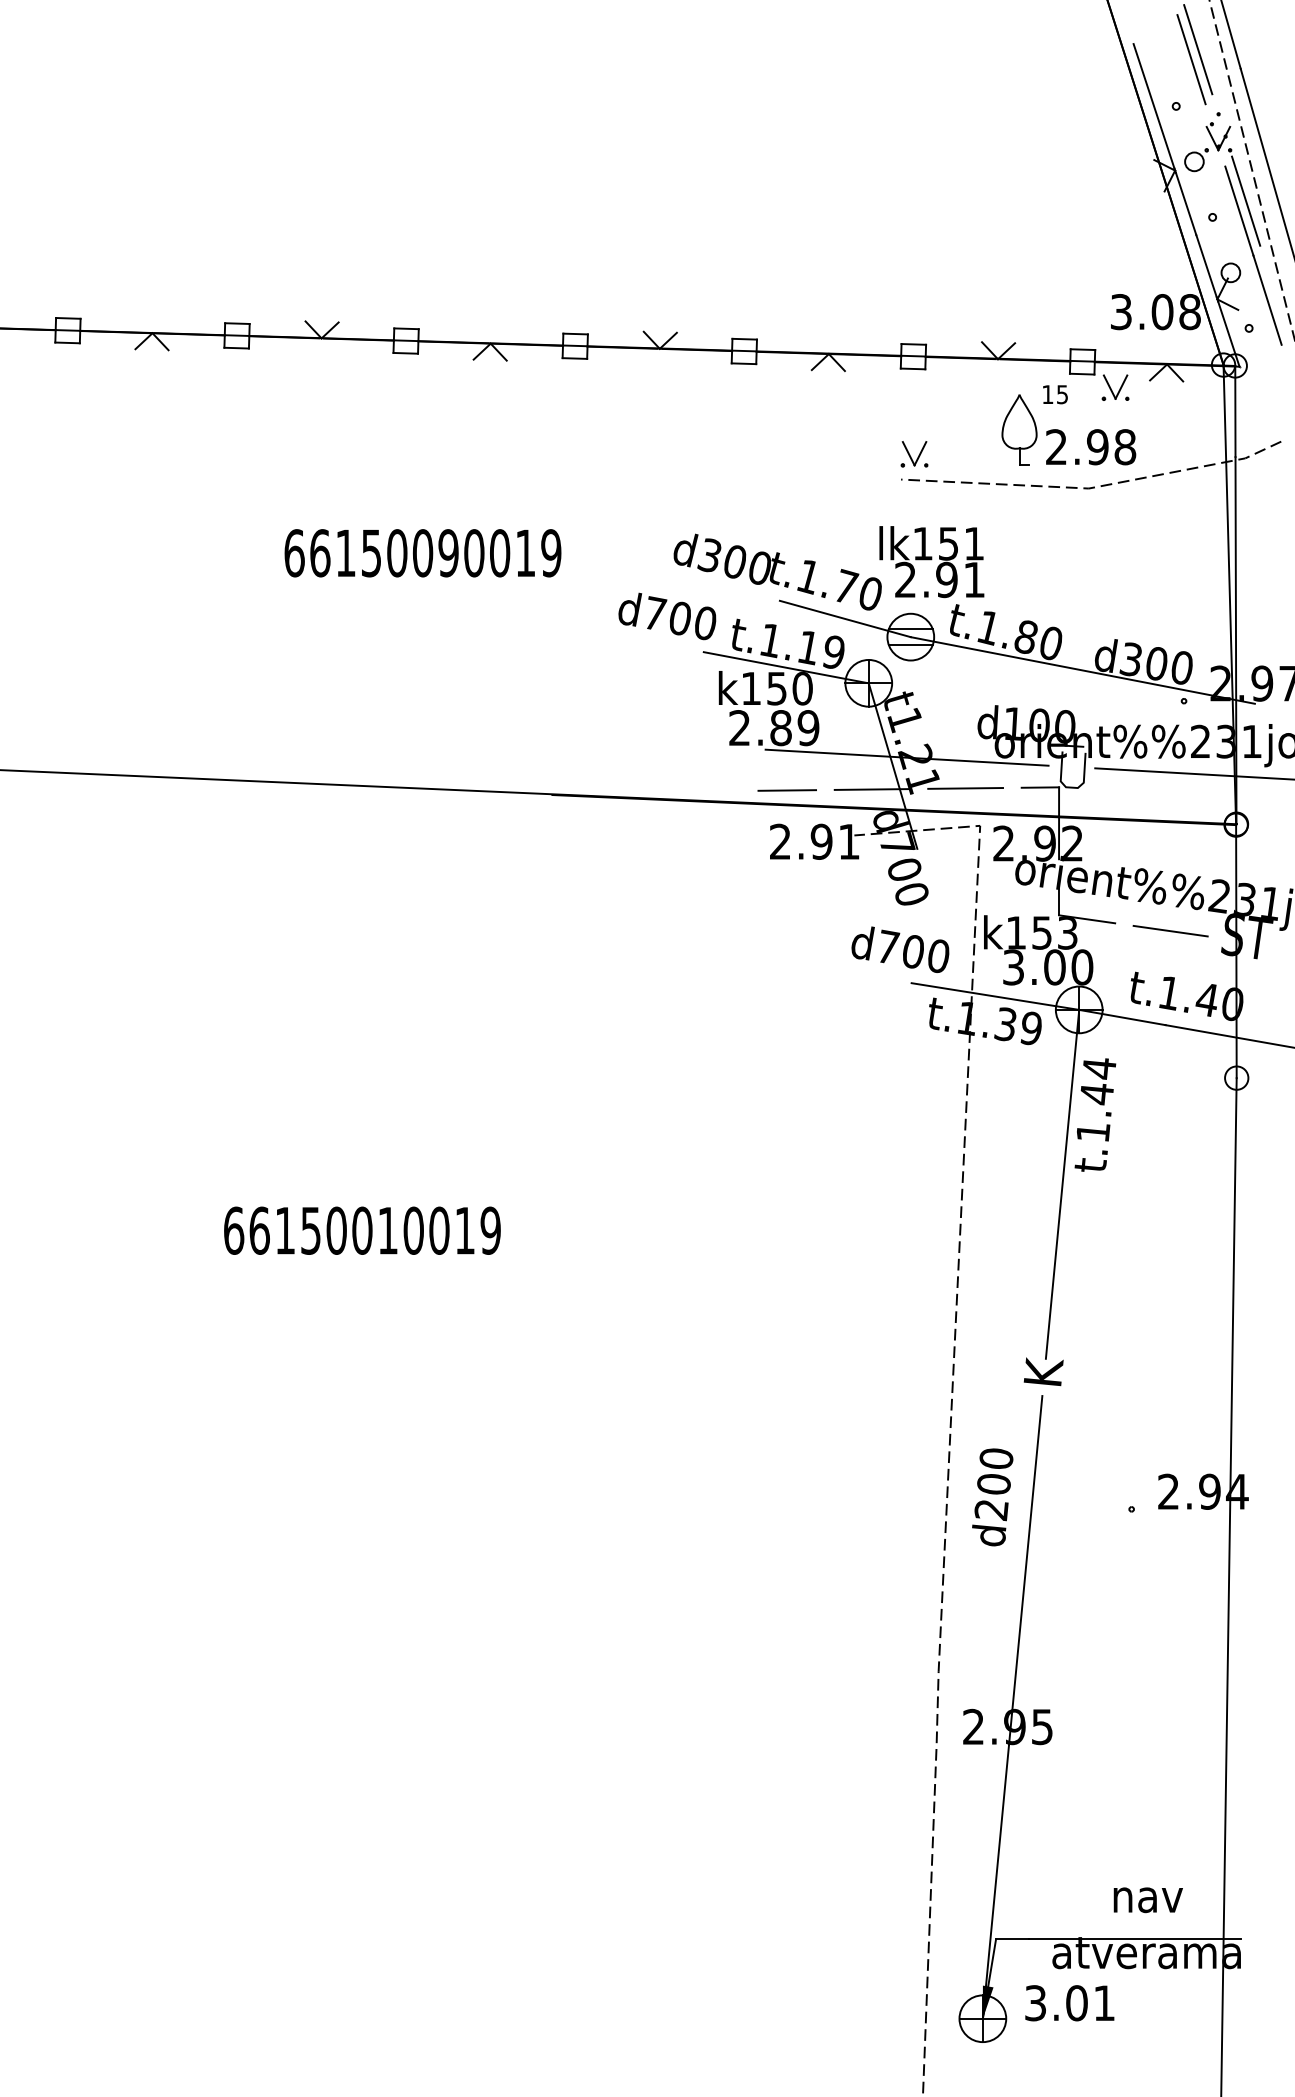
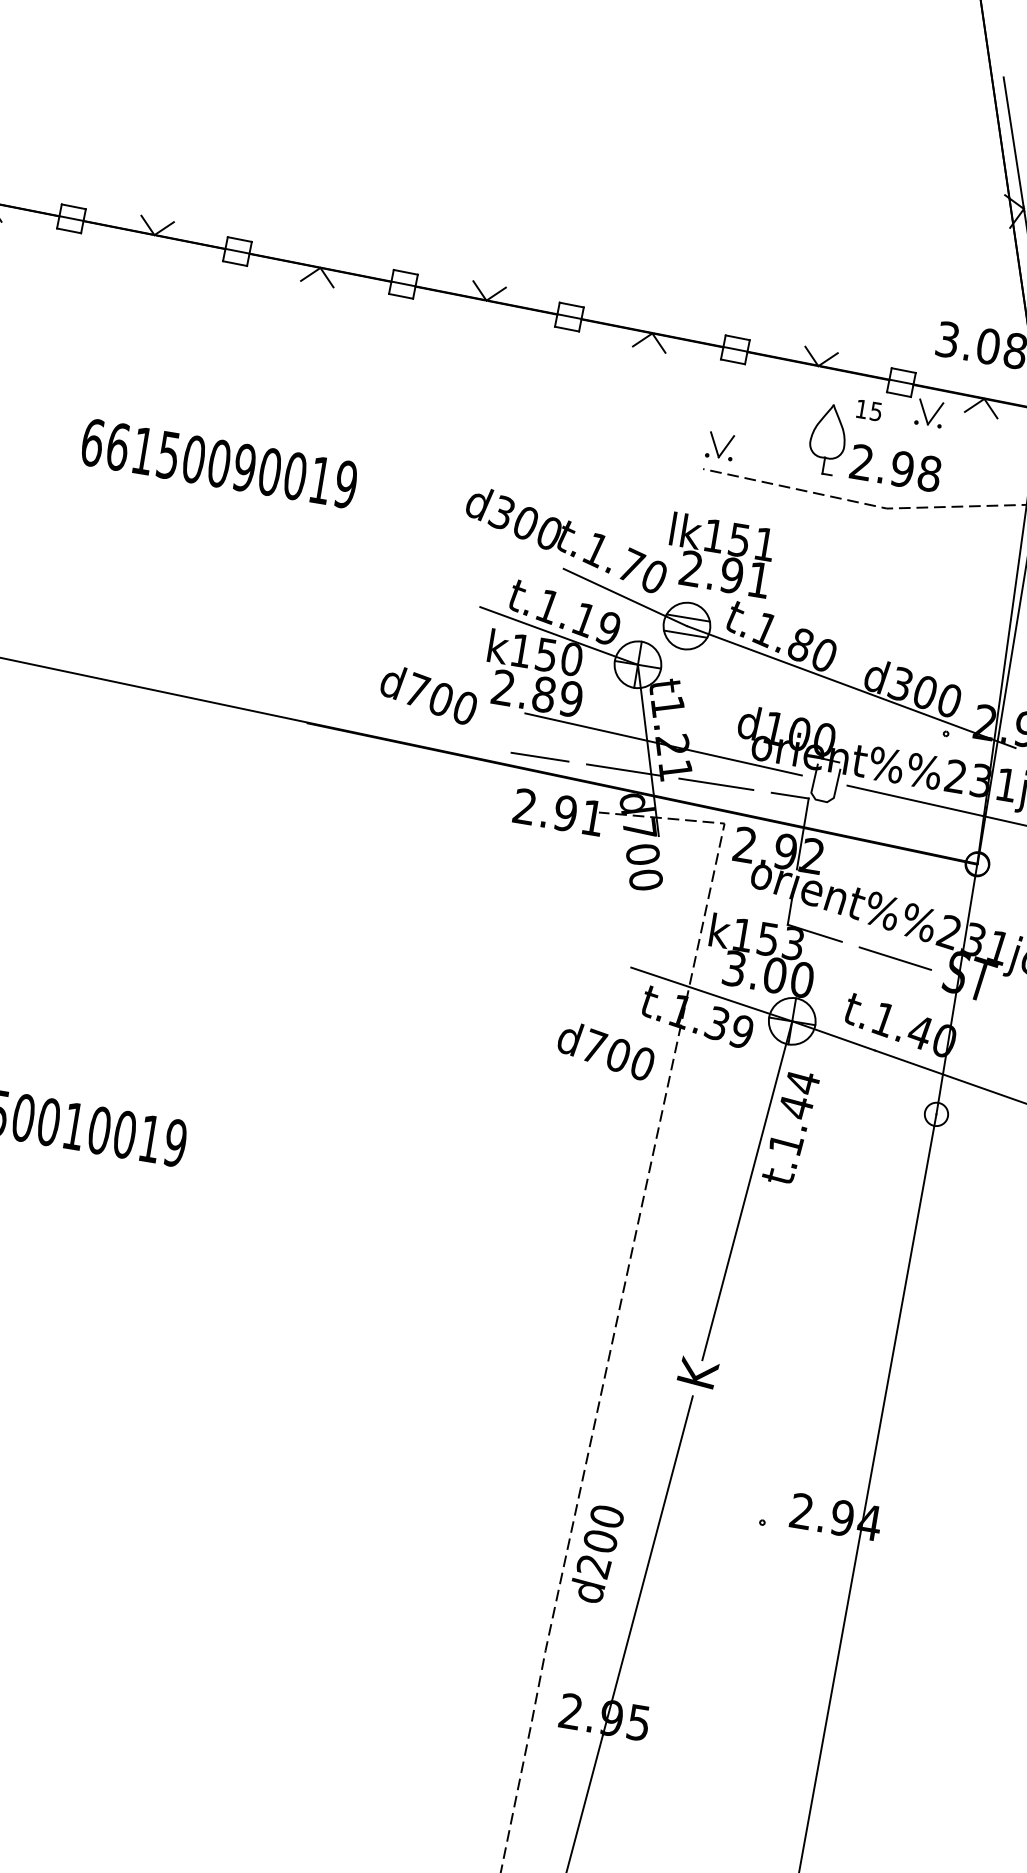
text: (667, 616) -> (428, 695), moved
text: (900, 949) -> (606, 1050), moved
text: (992, 1497) -> (596, 1554), moved

